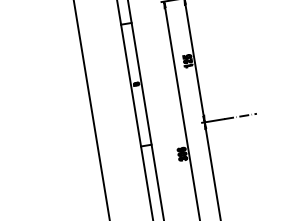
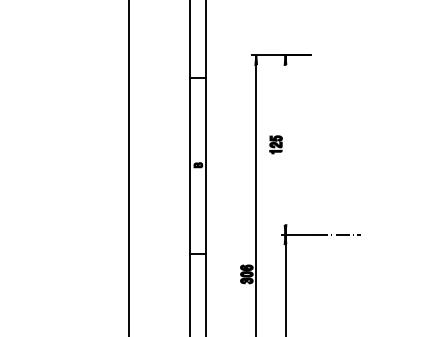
line: (194, 59) -> (285, 144), removed

